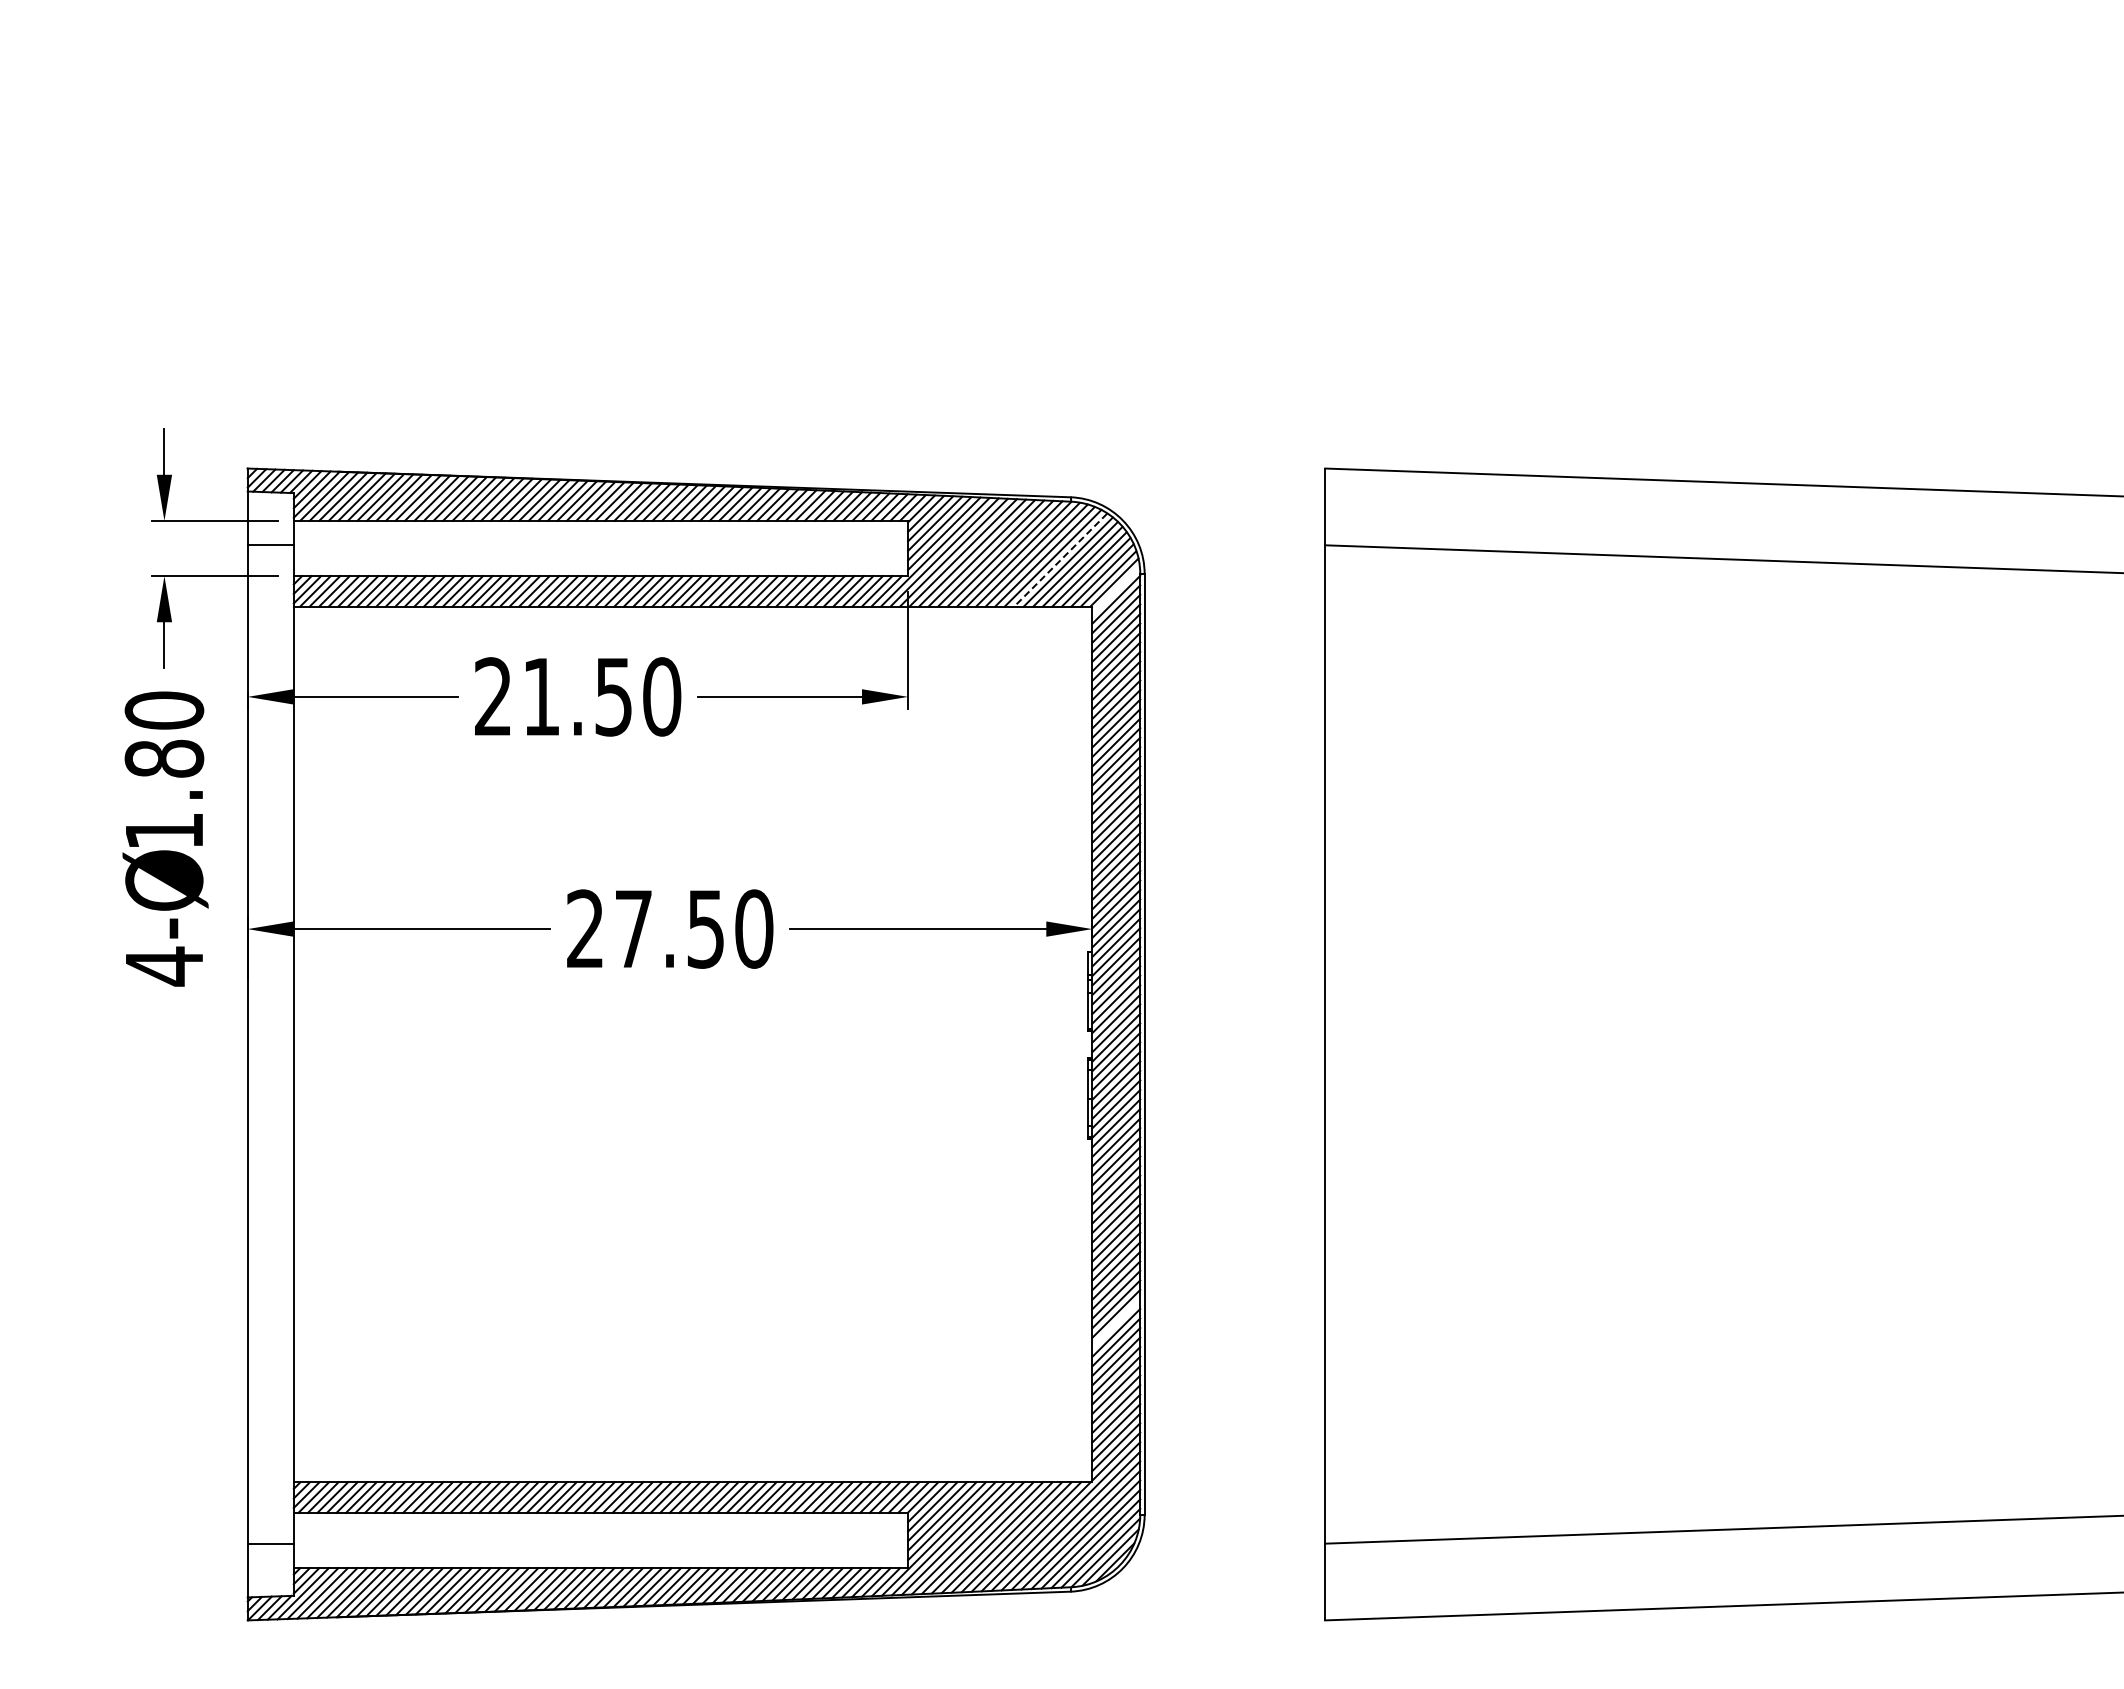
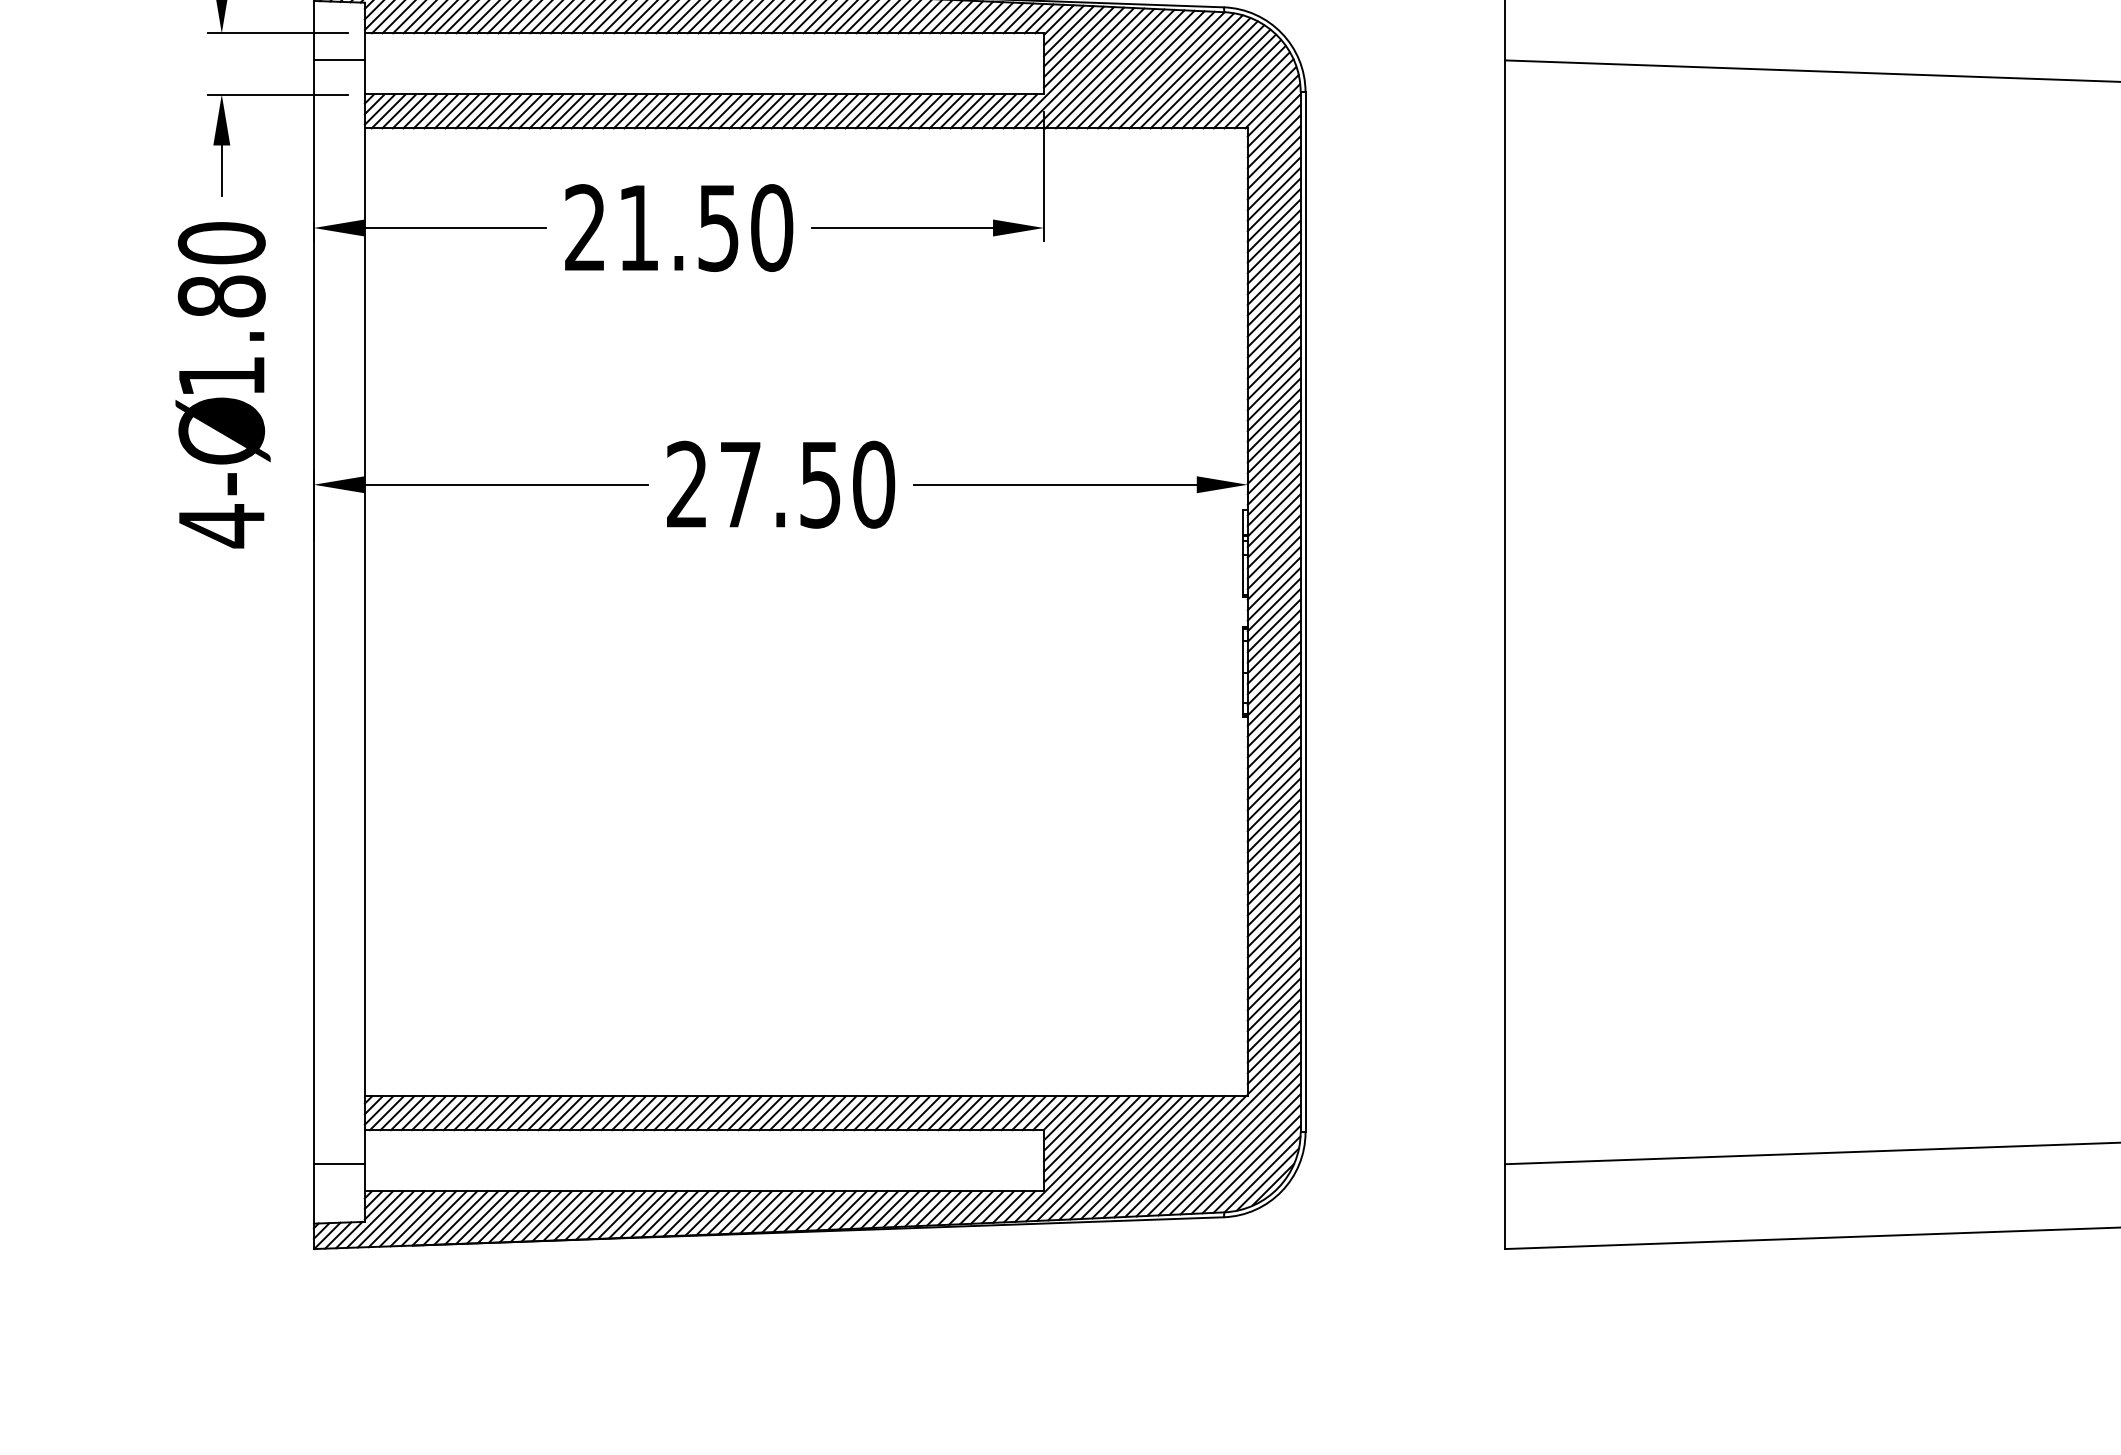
line: (1060, 560) -> (1212, 77), dashed -> solid
line: (1115, 590) -> (1273, 110), added
line: (1116, 1323) -> (1274, 920), added

